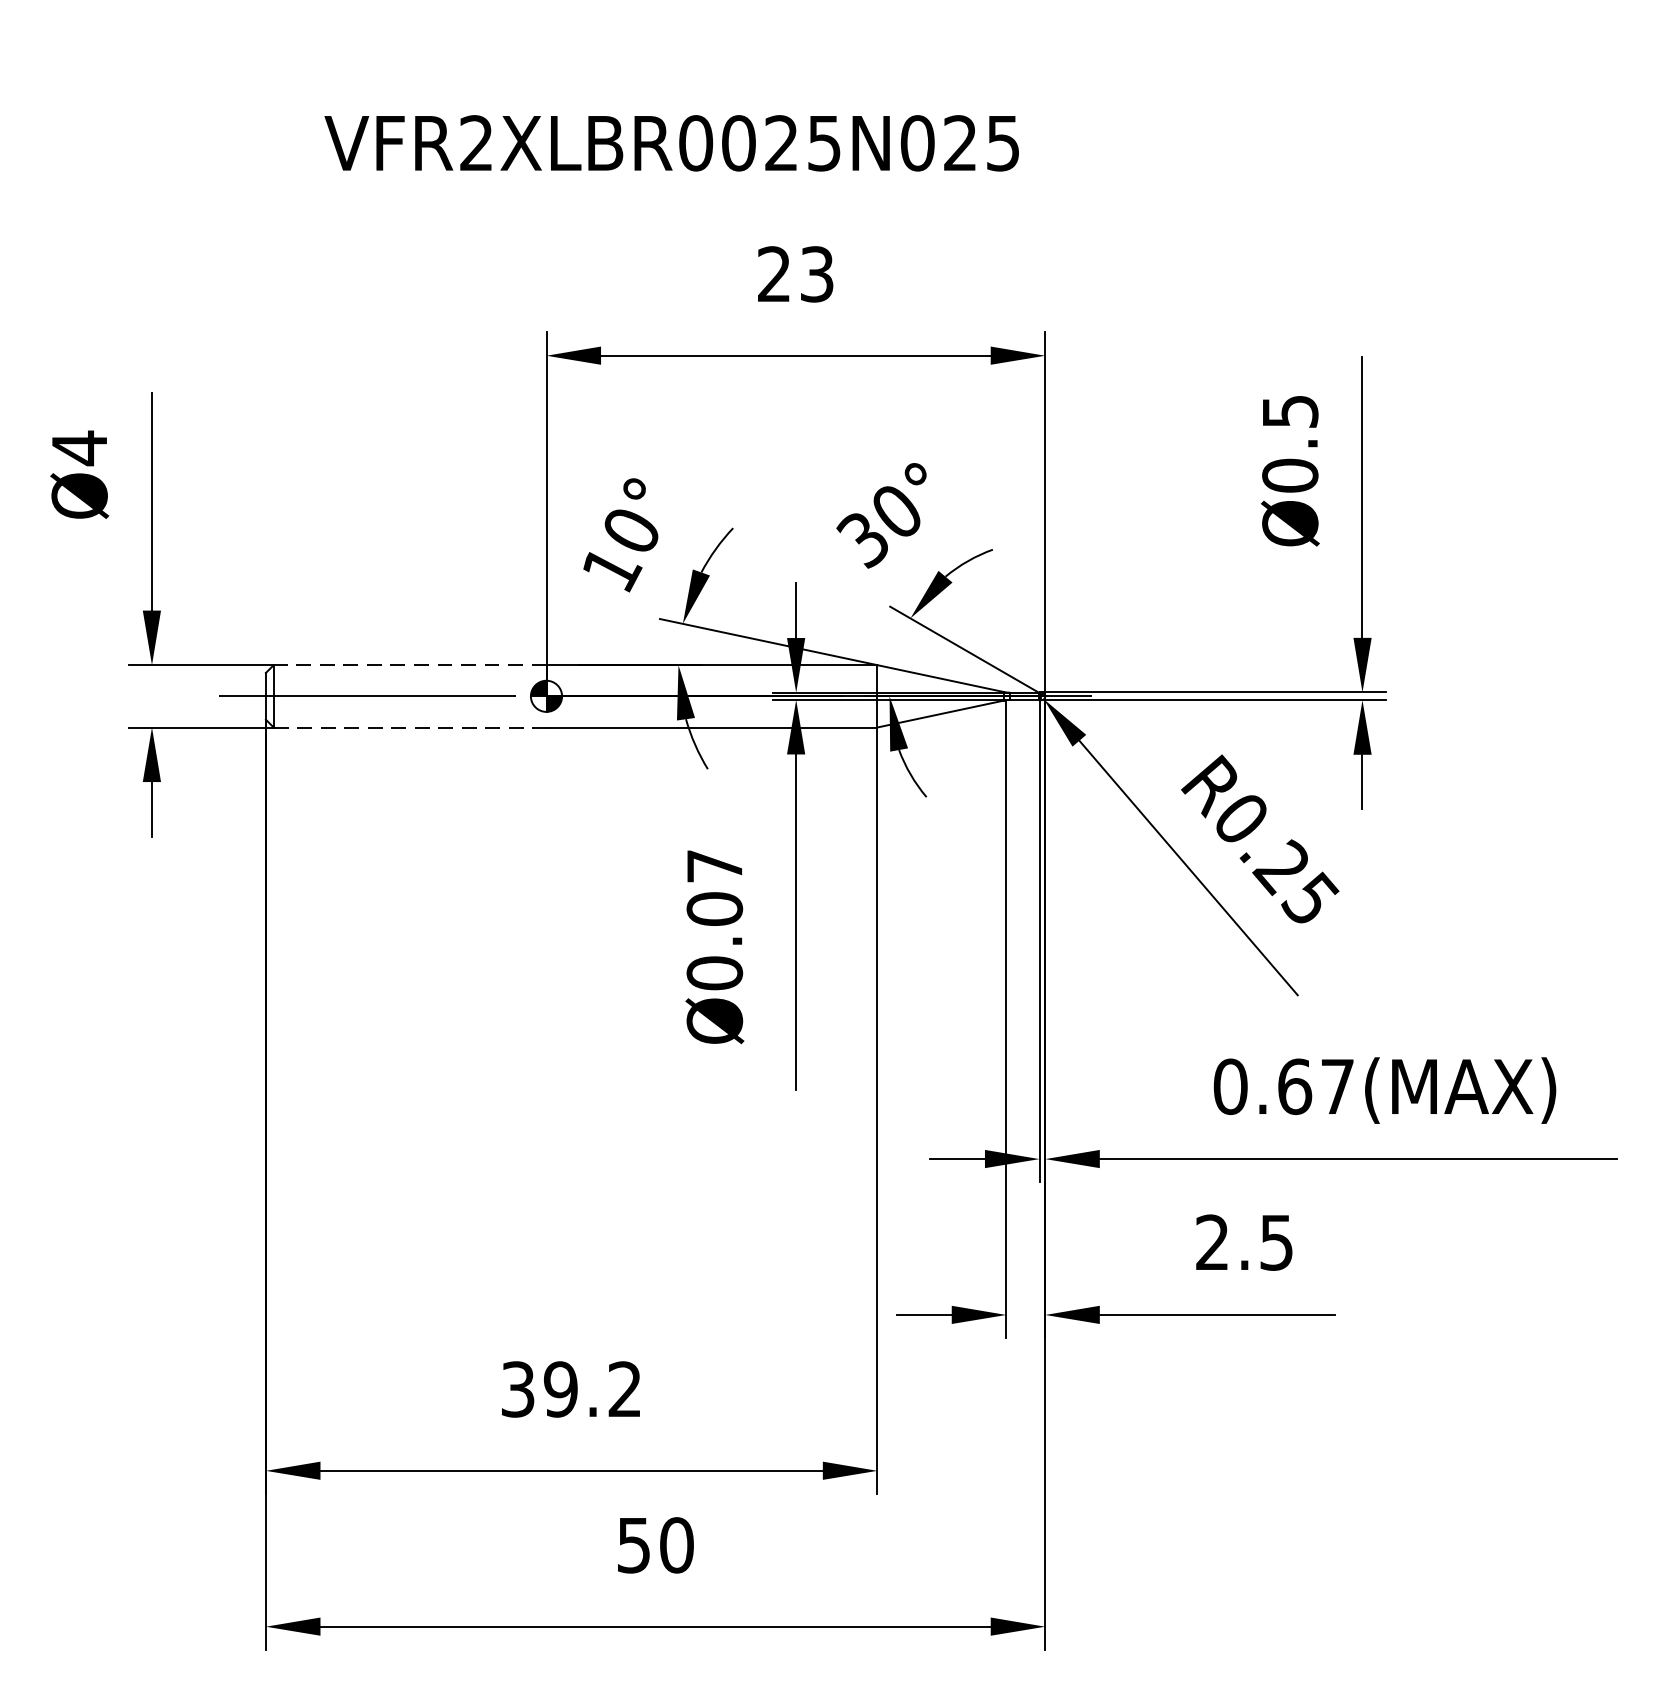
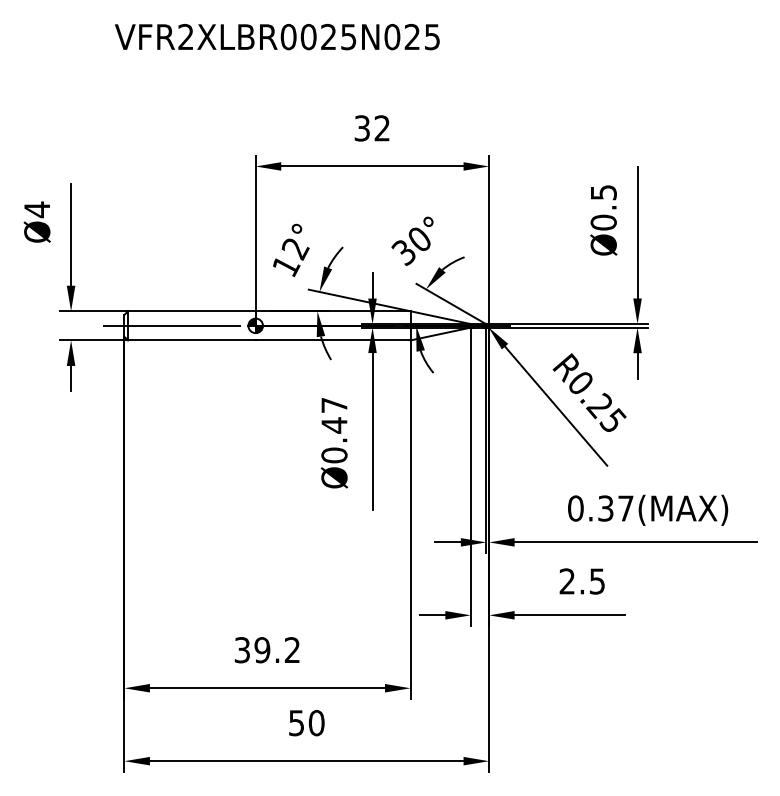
text: (672, 144) -> (277, 37), moved
text: (793, 274) -> (371, 128), 23 -> 32
text: (631, 533) -> (295, 249), 10° -> 12°
line: (409, 665) -> (191, 311), dashed -> solid
line: (409, 727) -> (191, 340), dashed -> solid
text: (714, 909) -> (334, 425), Ø0.07 -> Ø0.47
text: (1294, 1086) -> (605, 508), 0.67(MAX) -> 0.37(MAX)

